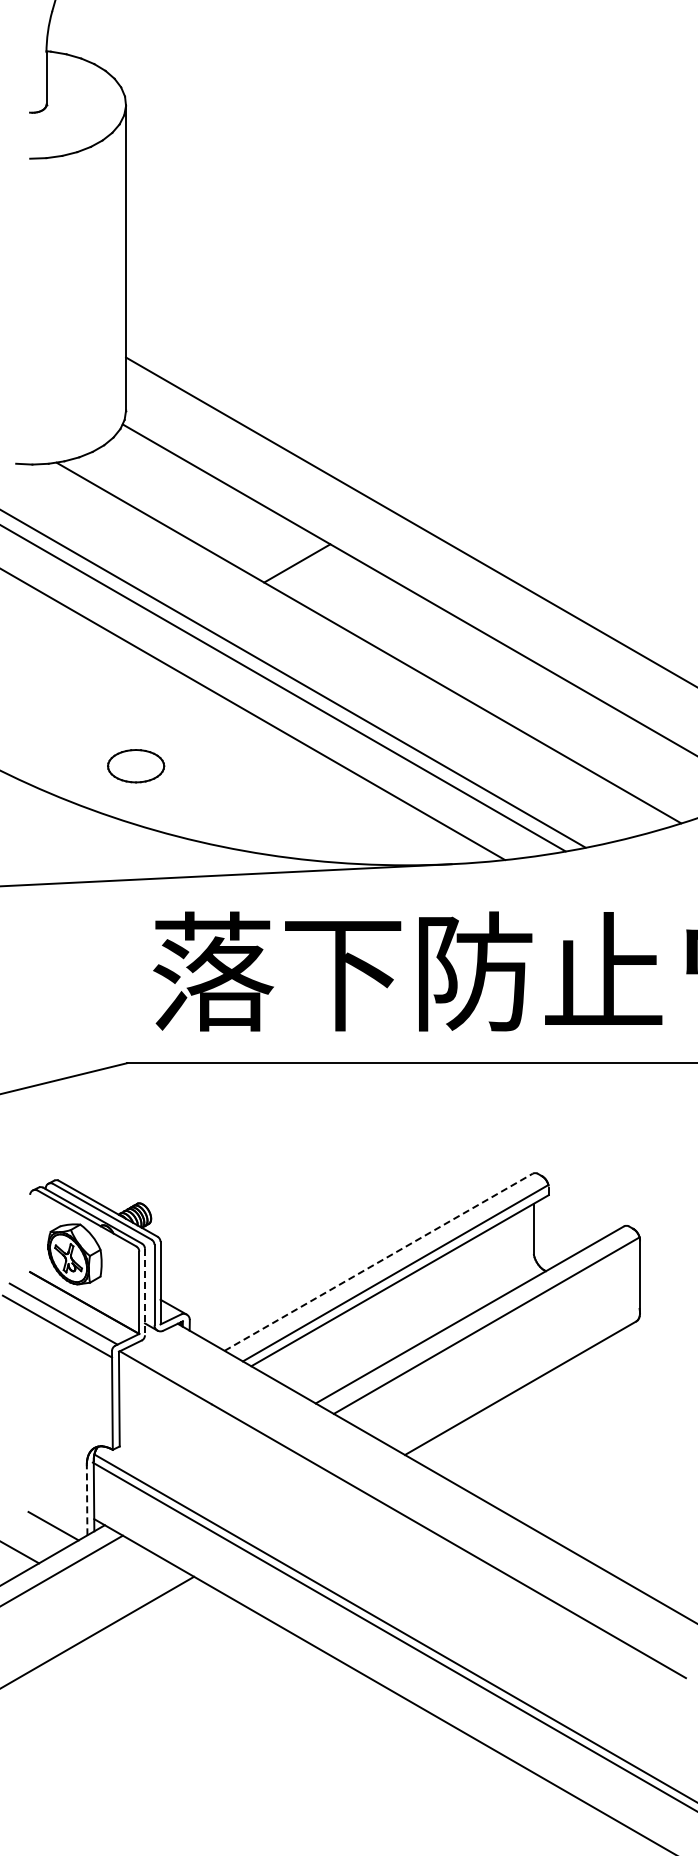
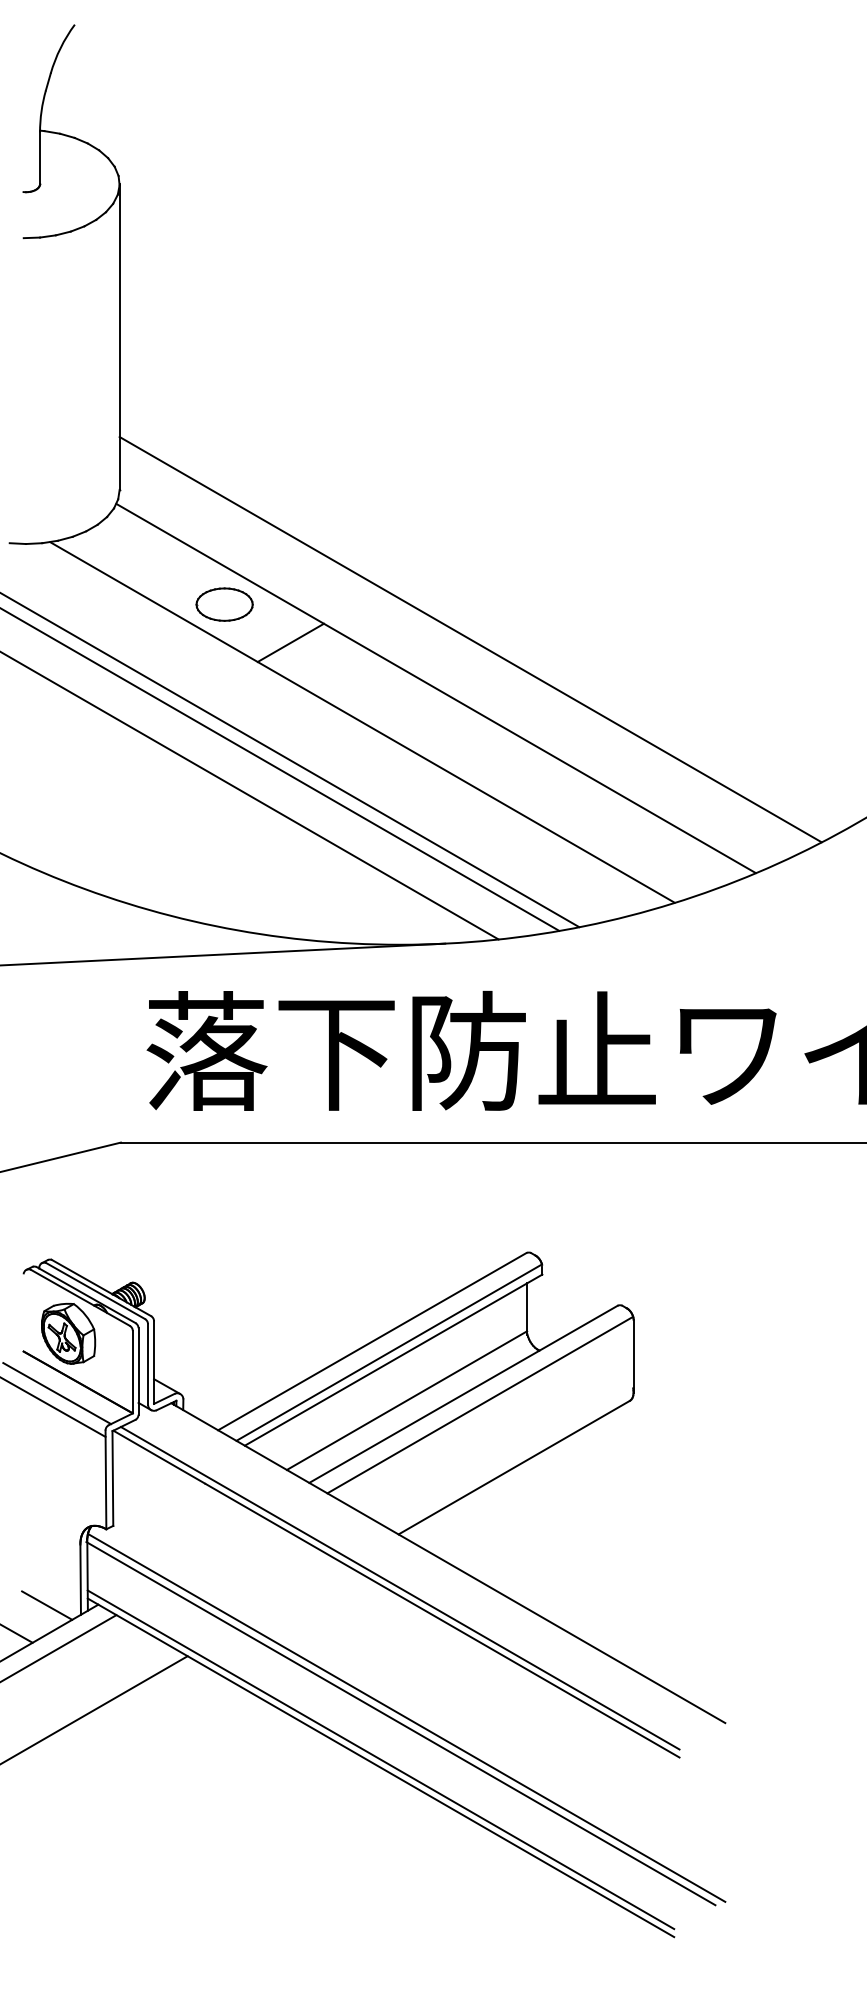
part: (135, 766) -> (224, 604), moved
line: (378, 1262) -> (372, 1341), dashed -> solid
line: (144, 1292) -> (138, 1371), dashed -> solid
line: (412, 1321) -> (406, 1400), added
line: (86, 1500) -> (80, 1579), dashed -> solid
line: (405, 1509) -> (399, 1588), added
line: (386, 1680) -> (380, 1759), added

